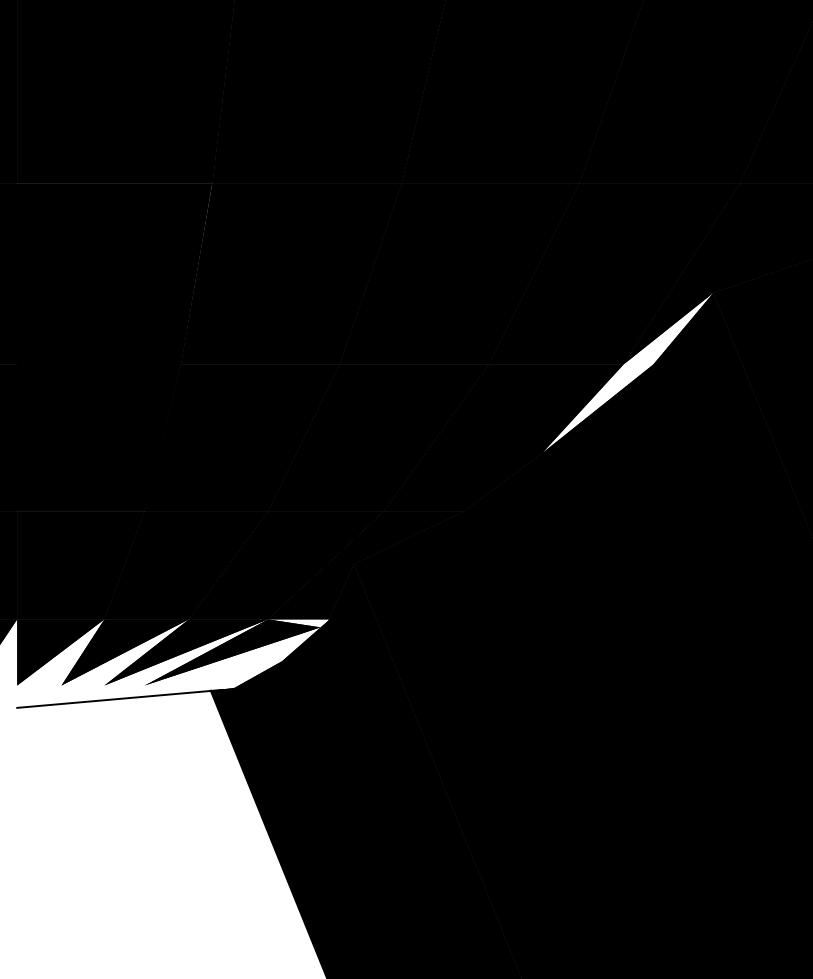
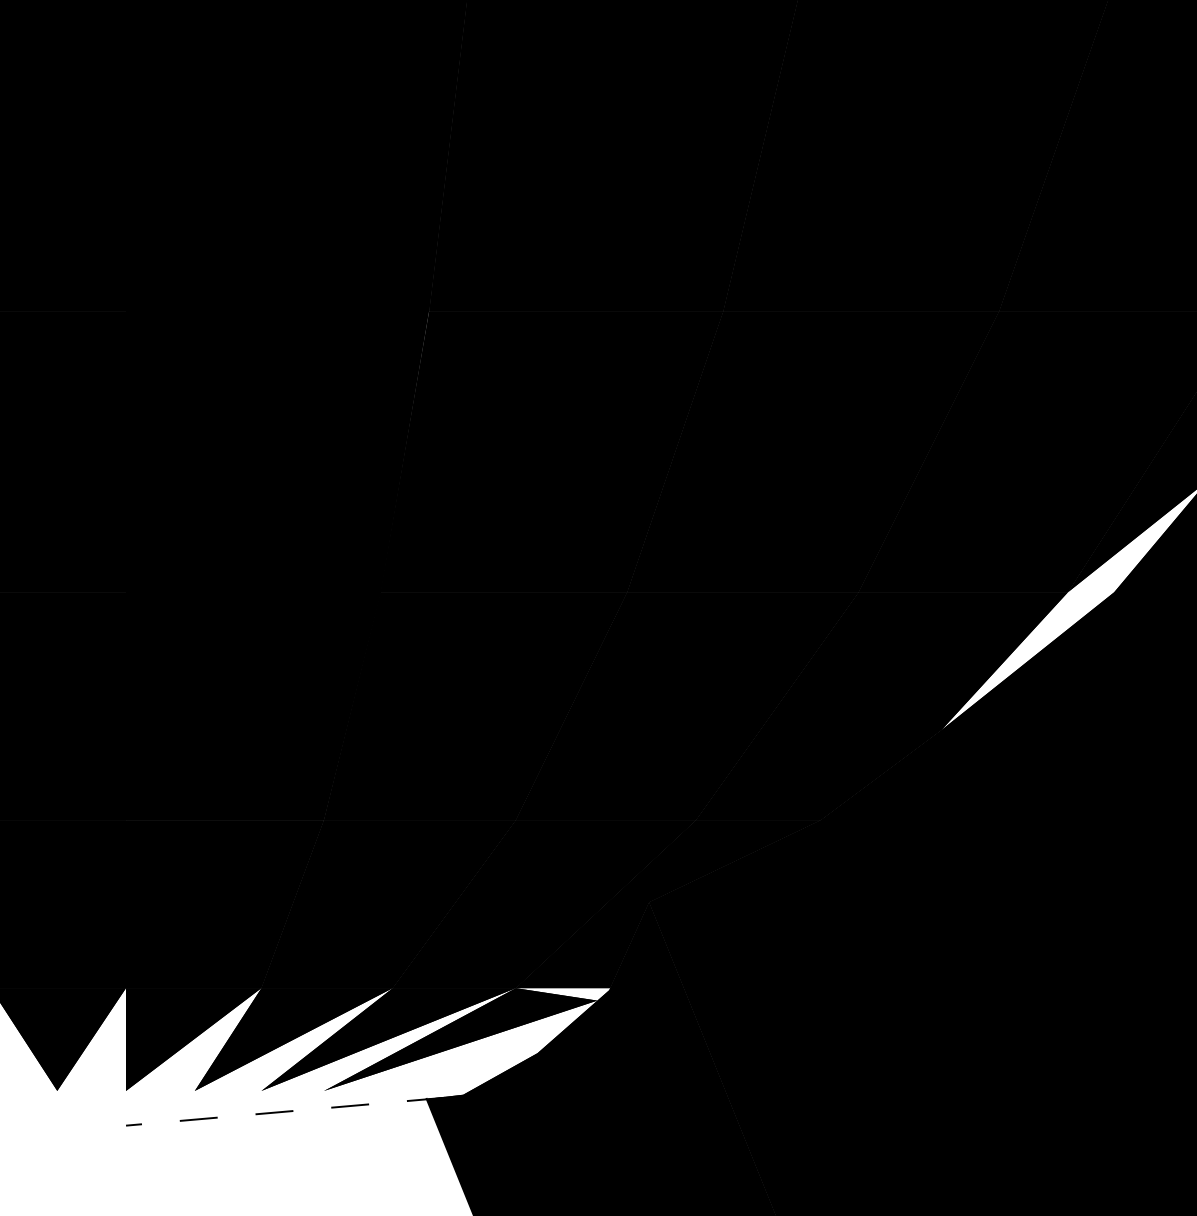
line: (119, 698) -> (284, 1111), solid -> dashed

